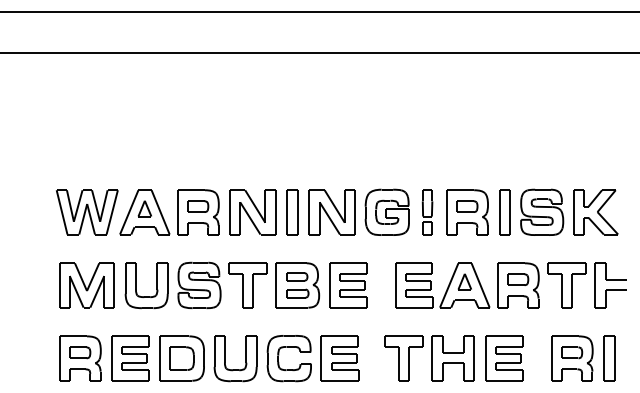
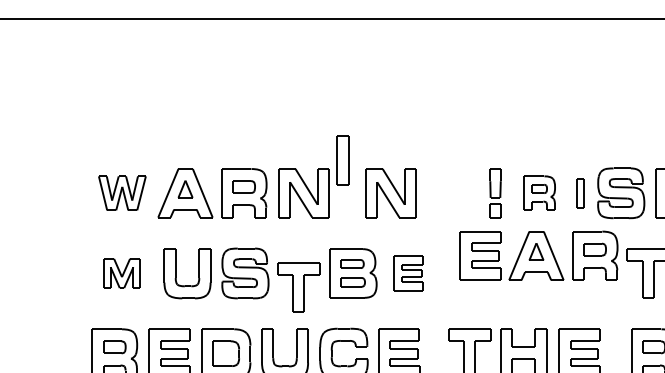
part: (386, 211) -> (450, 192), removed
part: (87, 212) -> (122, 193), size x0.7
part: (292, 212) -> (343, 160), moved
part: (467, 212) -> (539, 193), size x0.7
part: (504, 212) -> (579, 193), size x0.6
part: (86, 285) -> (121, 273), size x0.6
part: (247, 285) -> (298, 287), moved
part: (348, 285) -> (408, 273), size x0.7
part: (467, 285) -> (539, 255), moved

